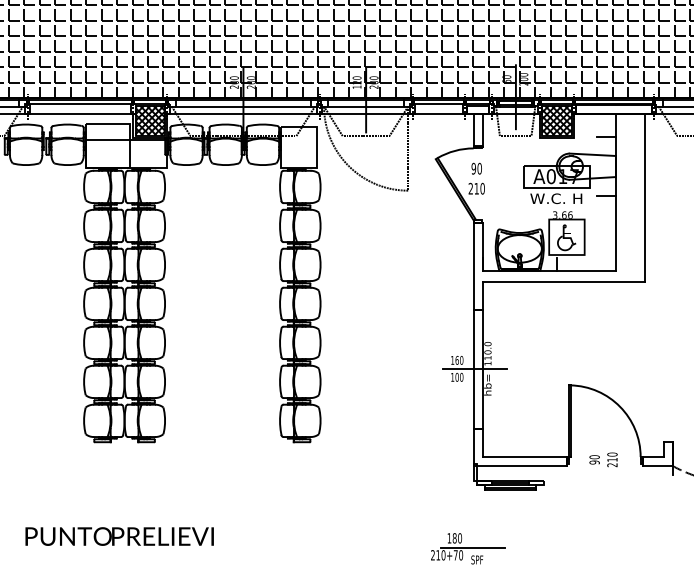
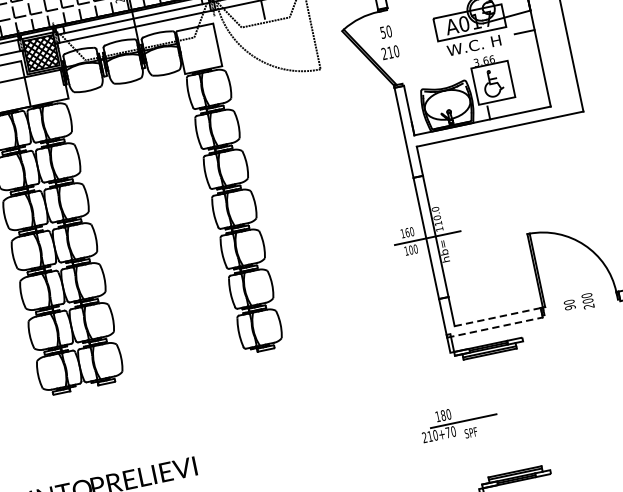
text: (473, 168) -> (382, 32), 90 -> 50
line: (525, 457) -> (498, 317), solid -> dashed
text: (612, 459) -> (588, 300), 210 -> 200
line: (520, 466) -> (495, 327), solid -> dashed

